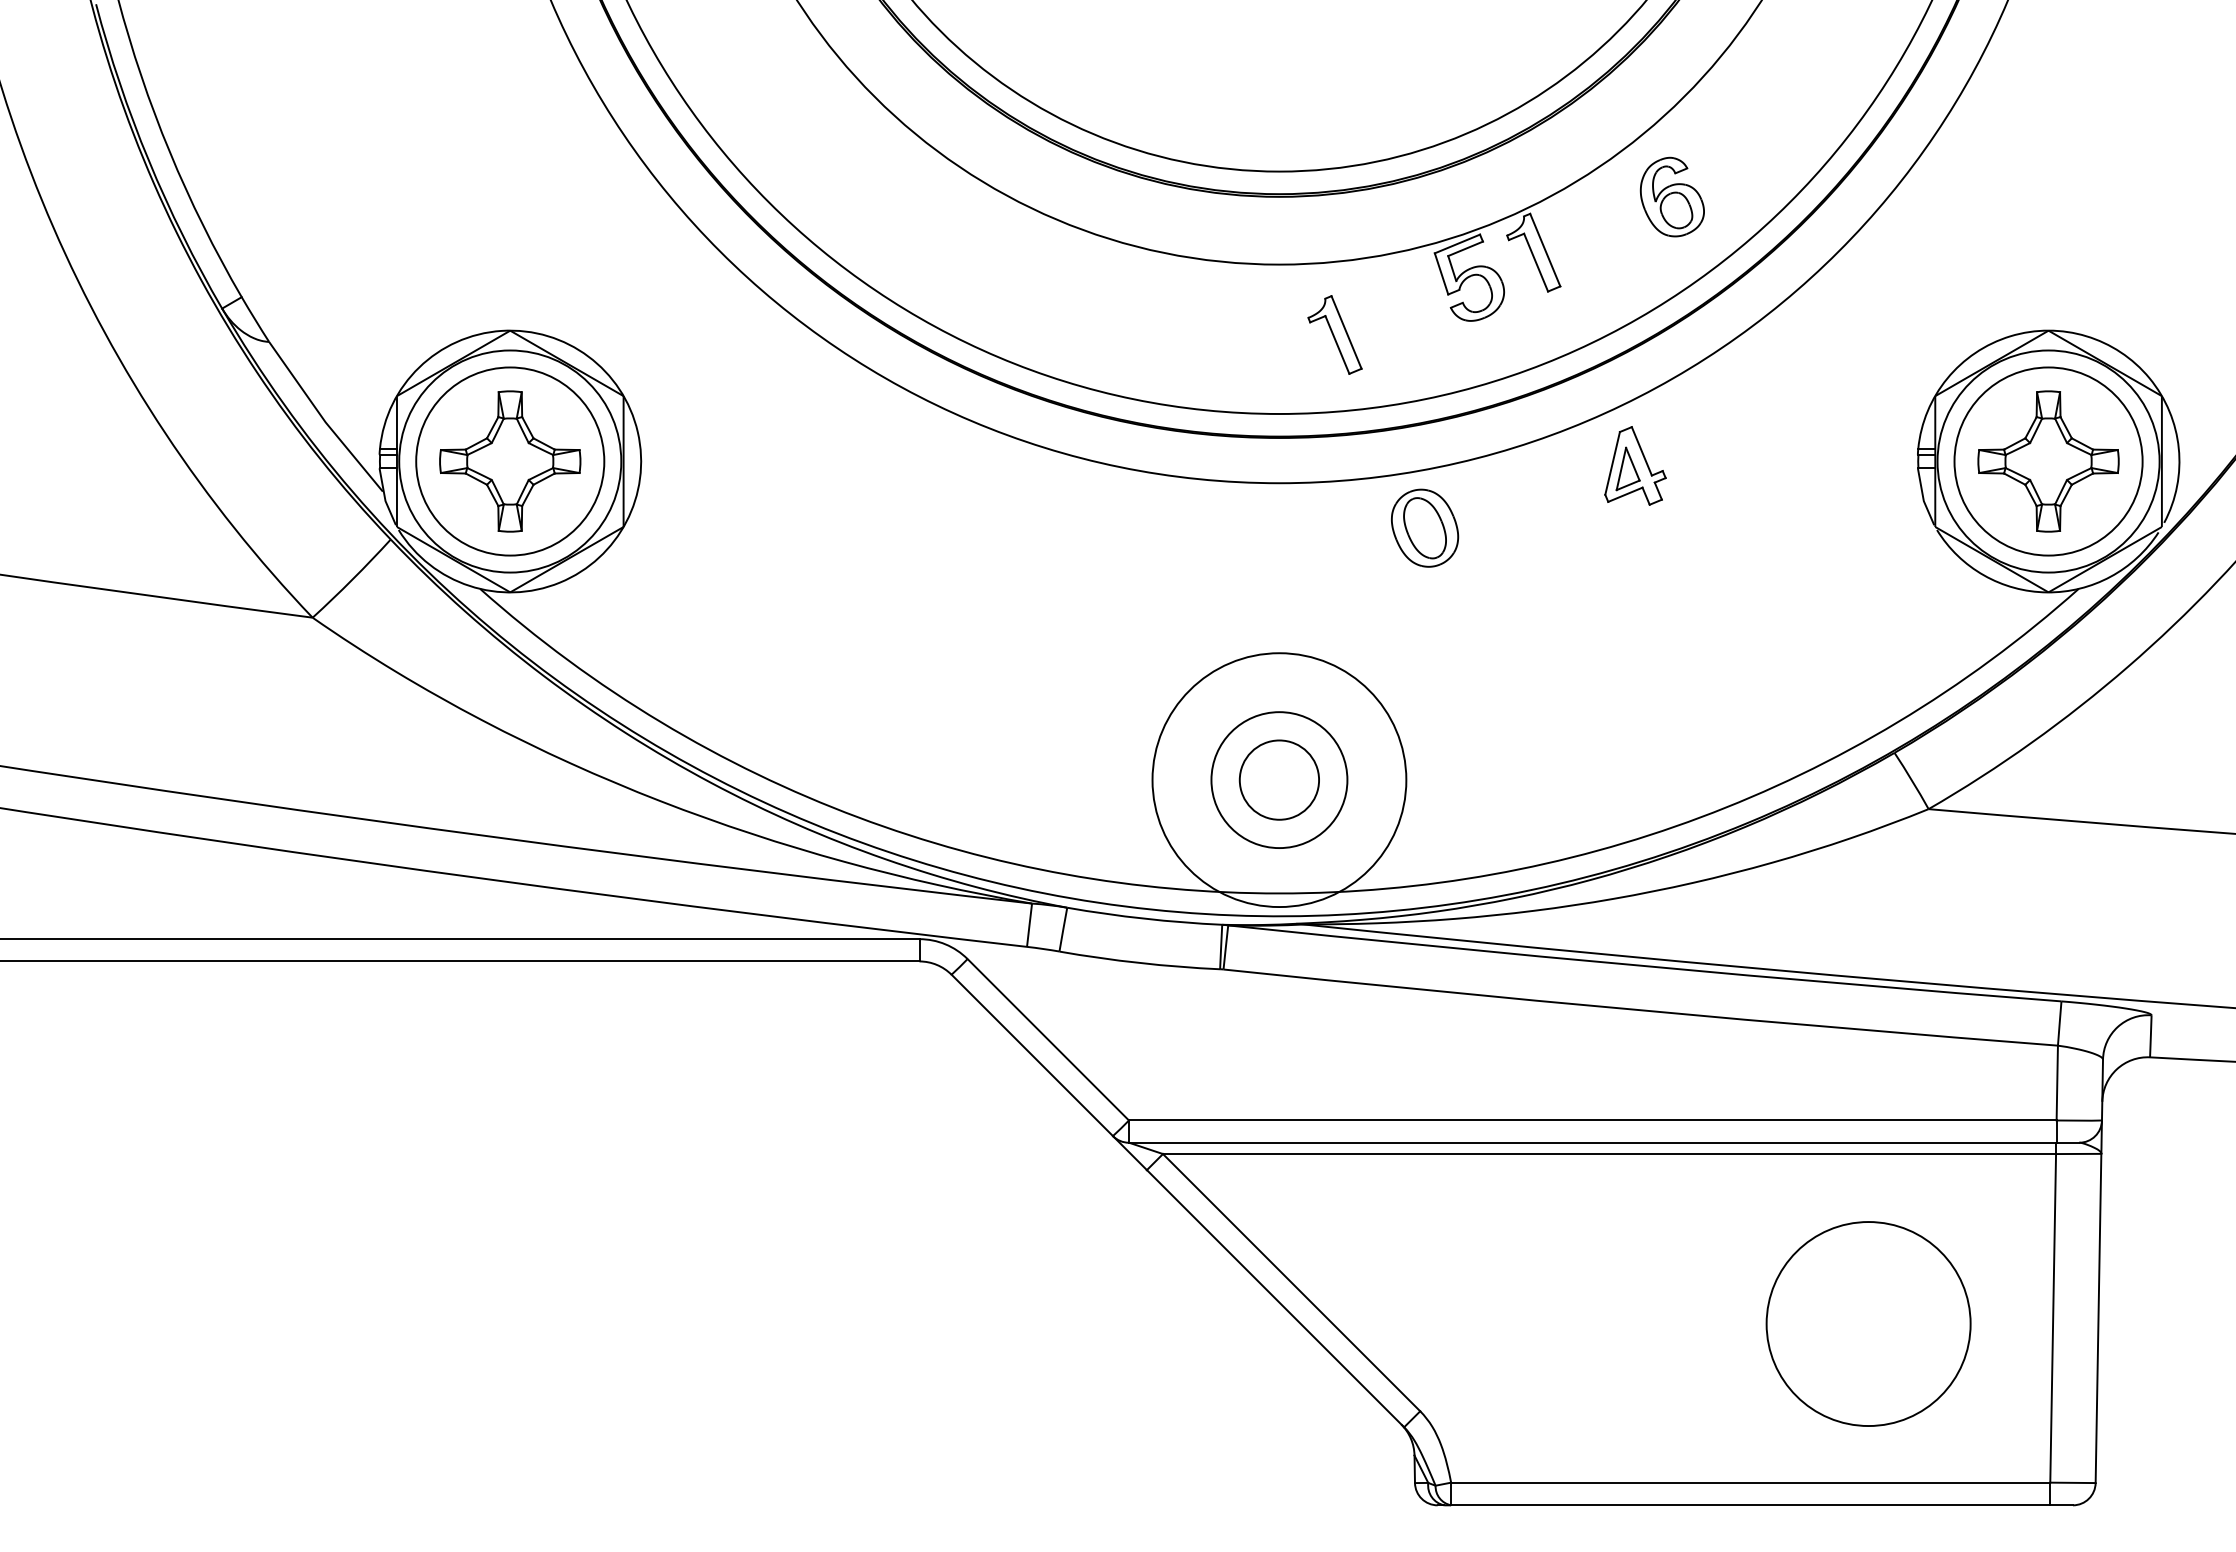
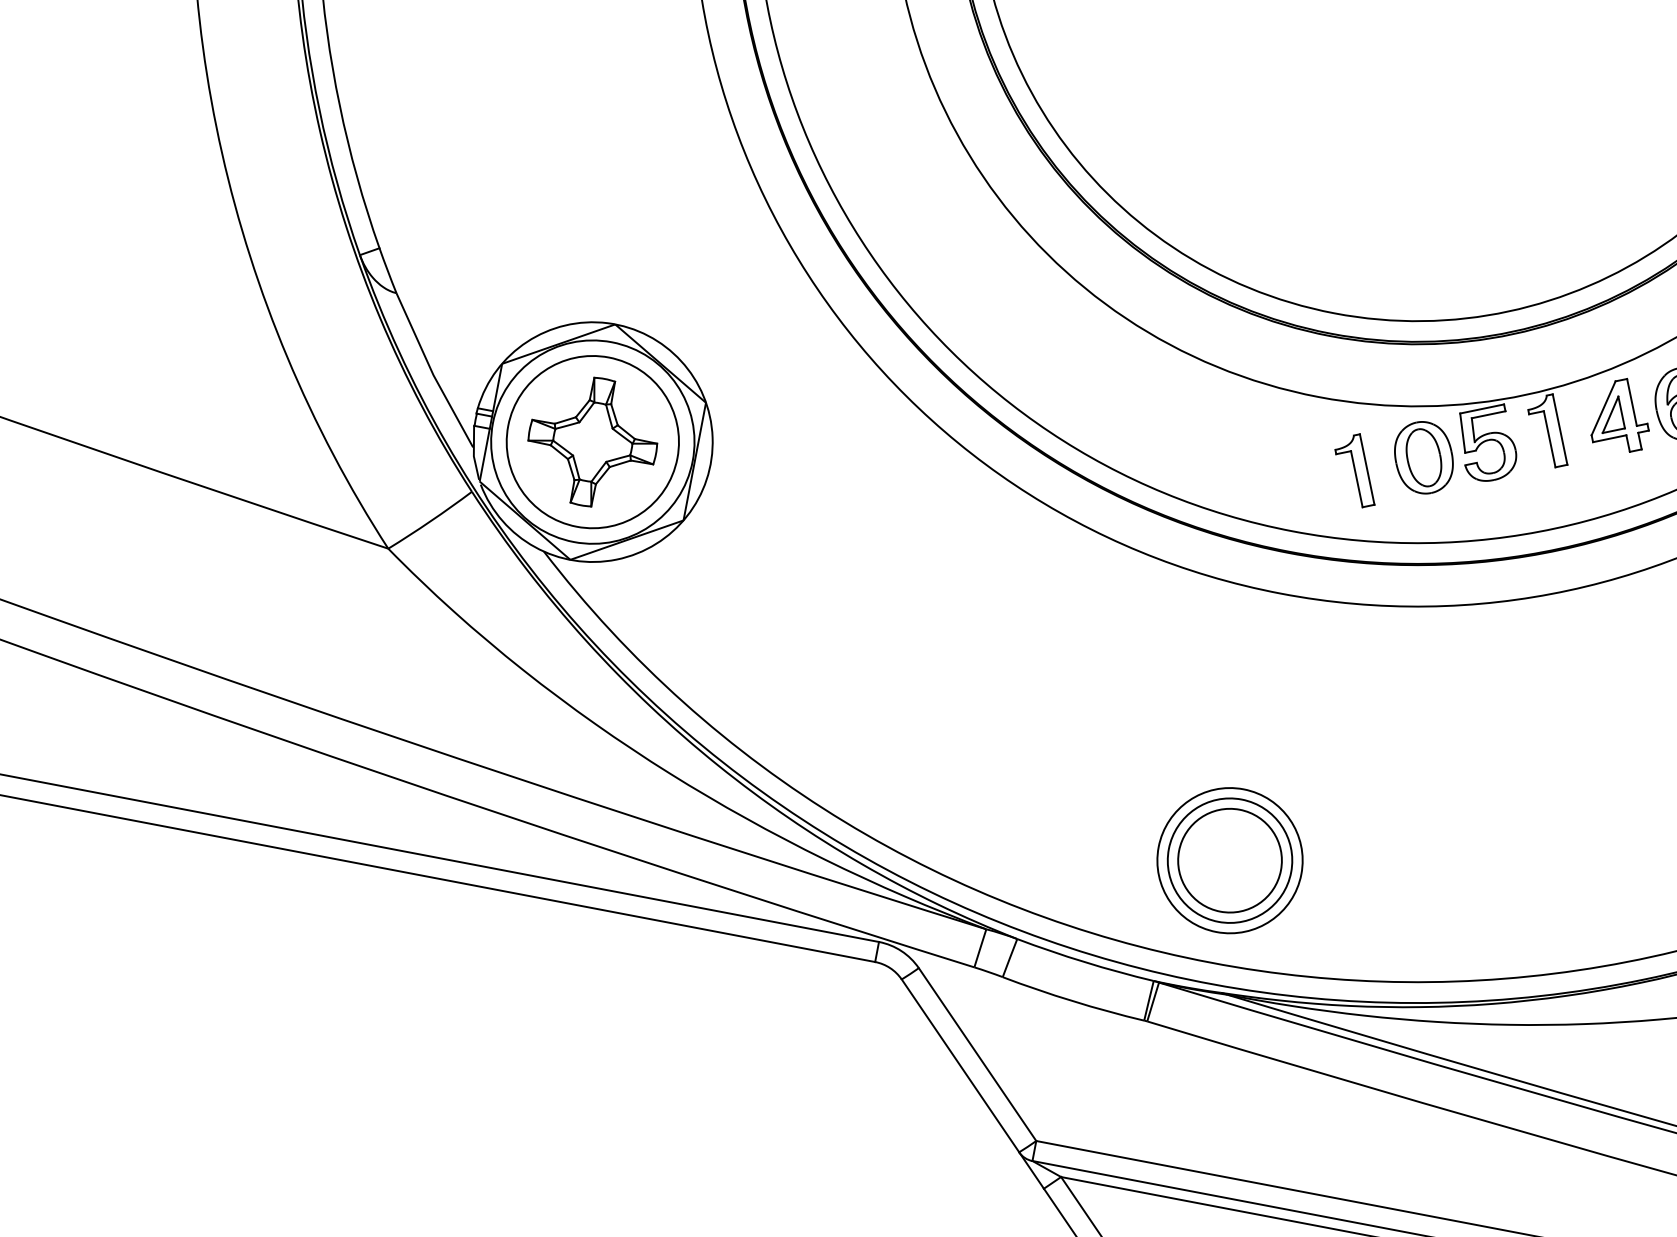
part: (1635, 465) -> (1623, 414), moved
part: (1425, 527) -> (1424, 457), moved
circle: (1279, 779) -> (1230, 860), size x0.62
circle: (1279, 779) -> (1230, 860), size x1.43

